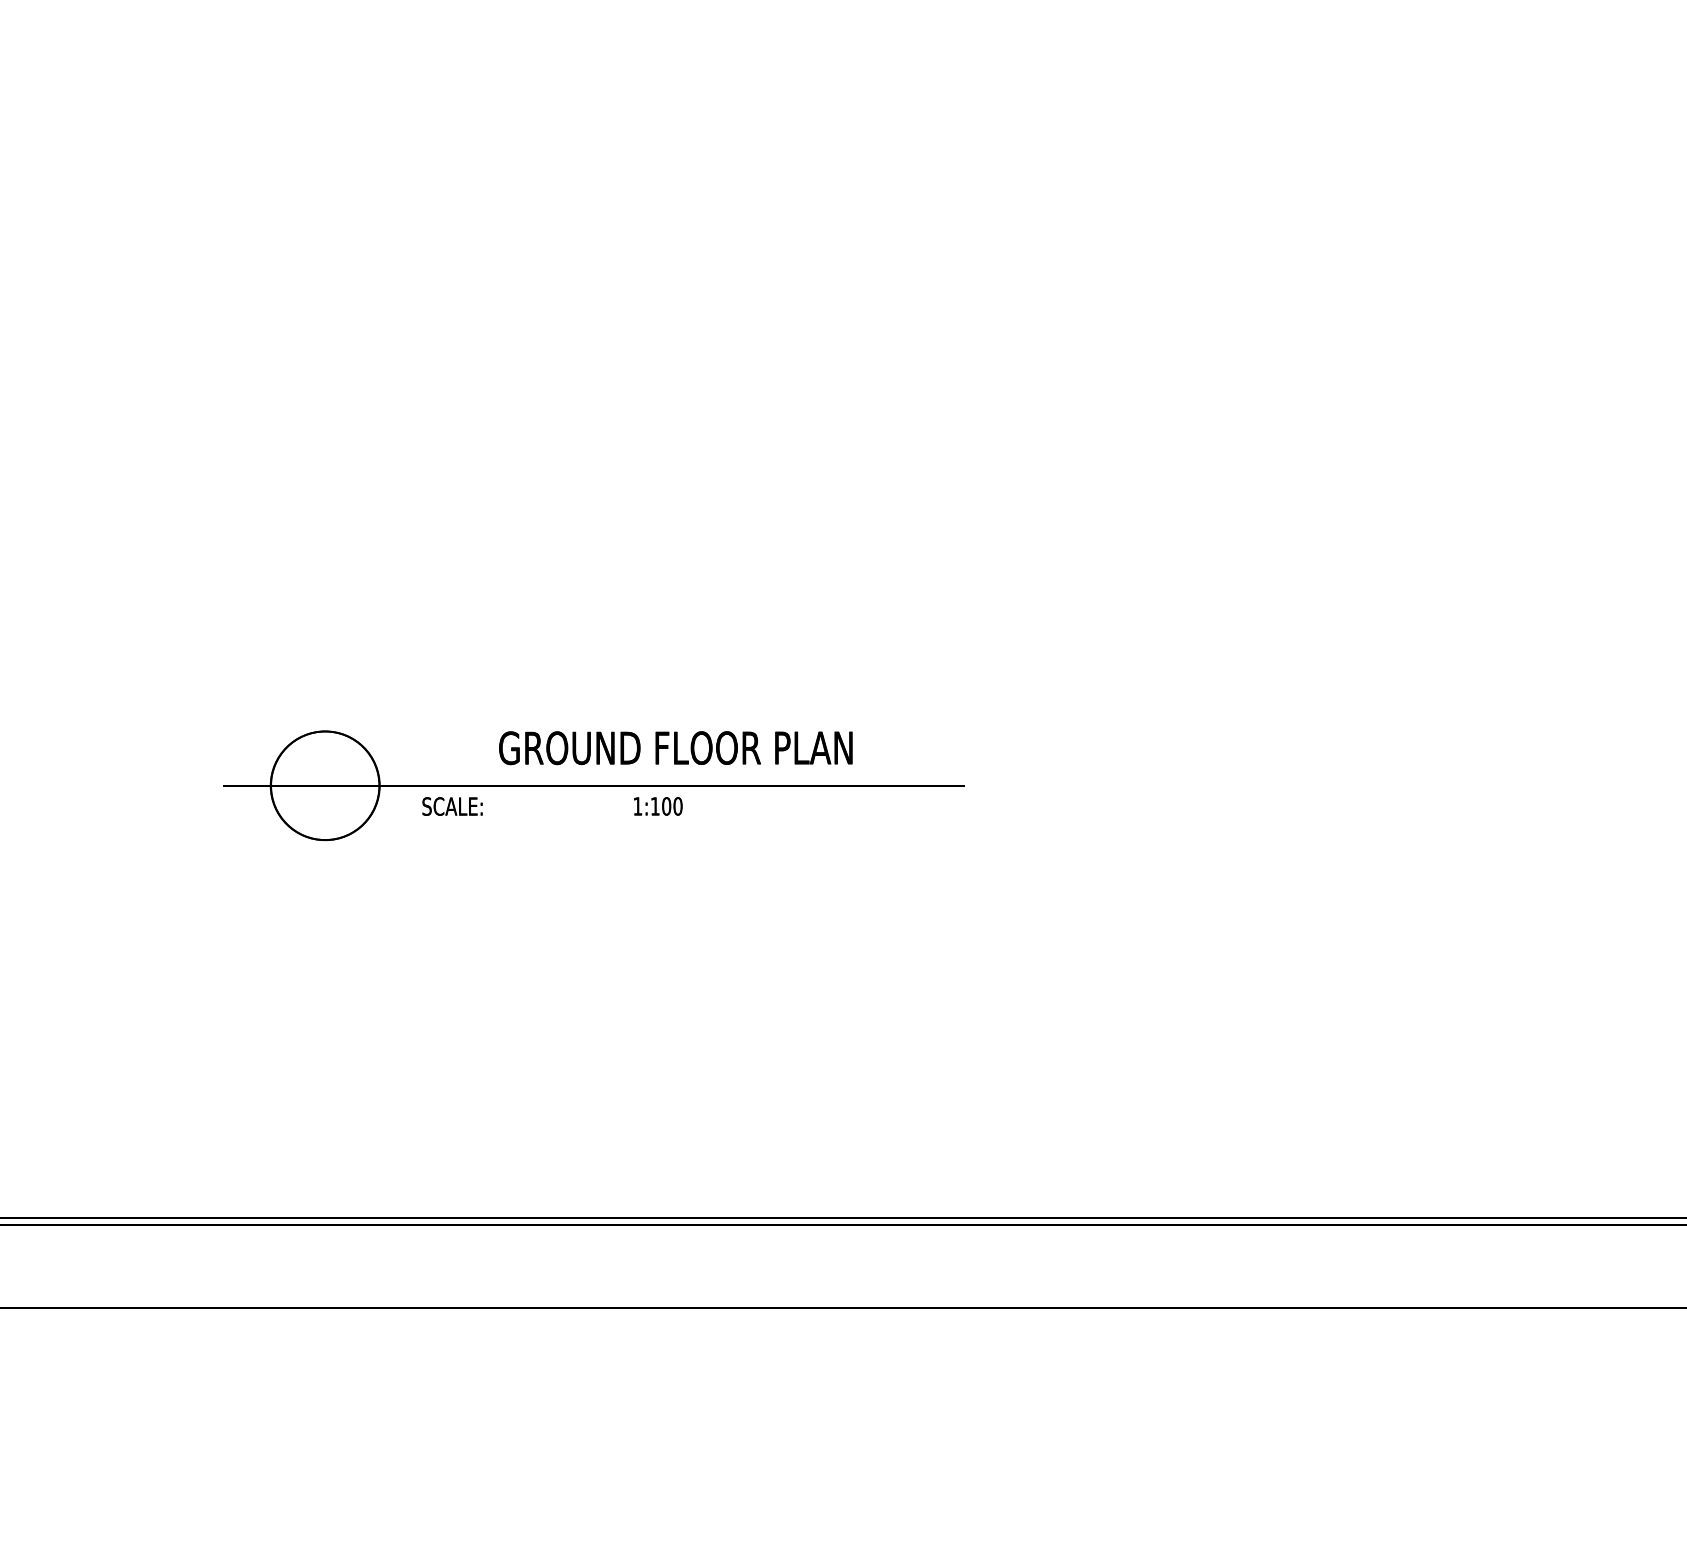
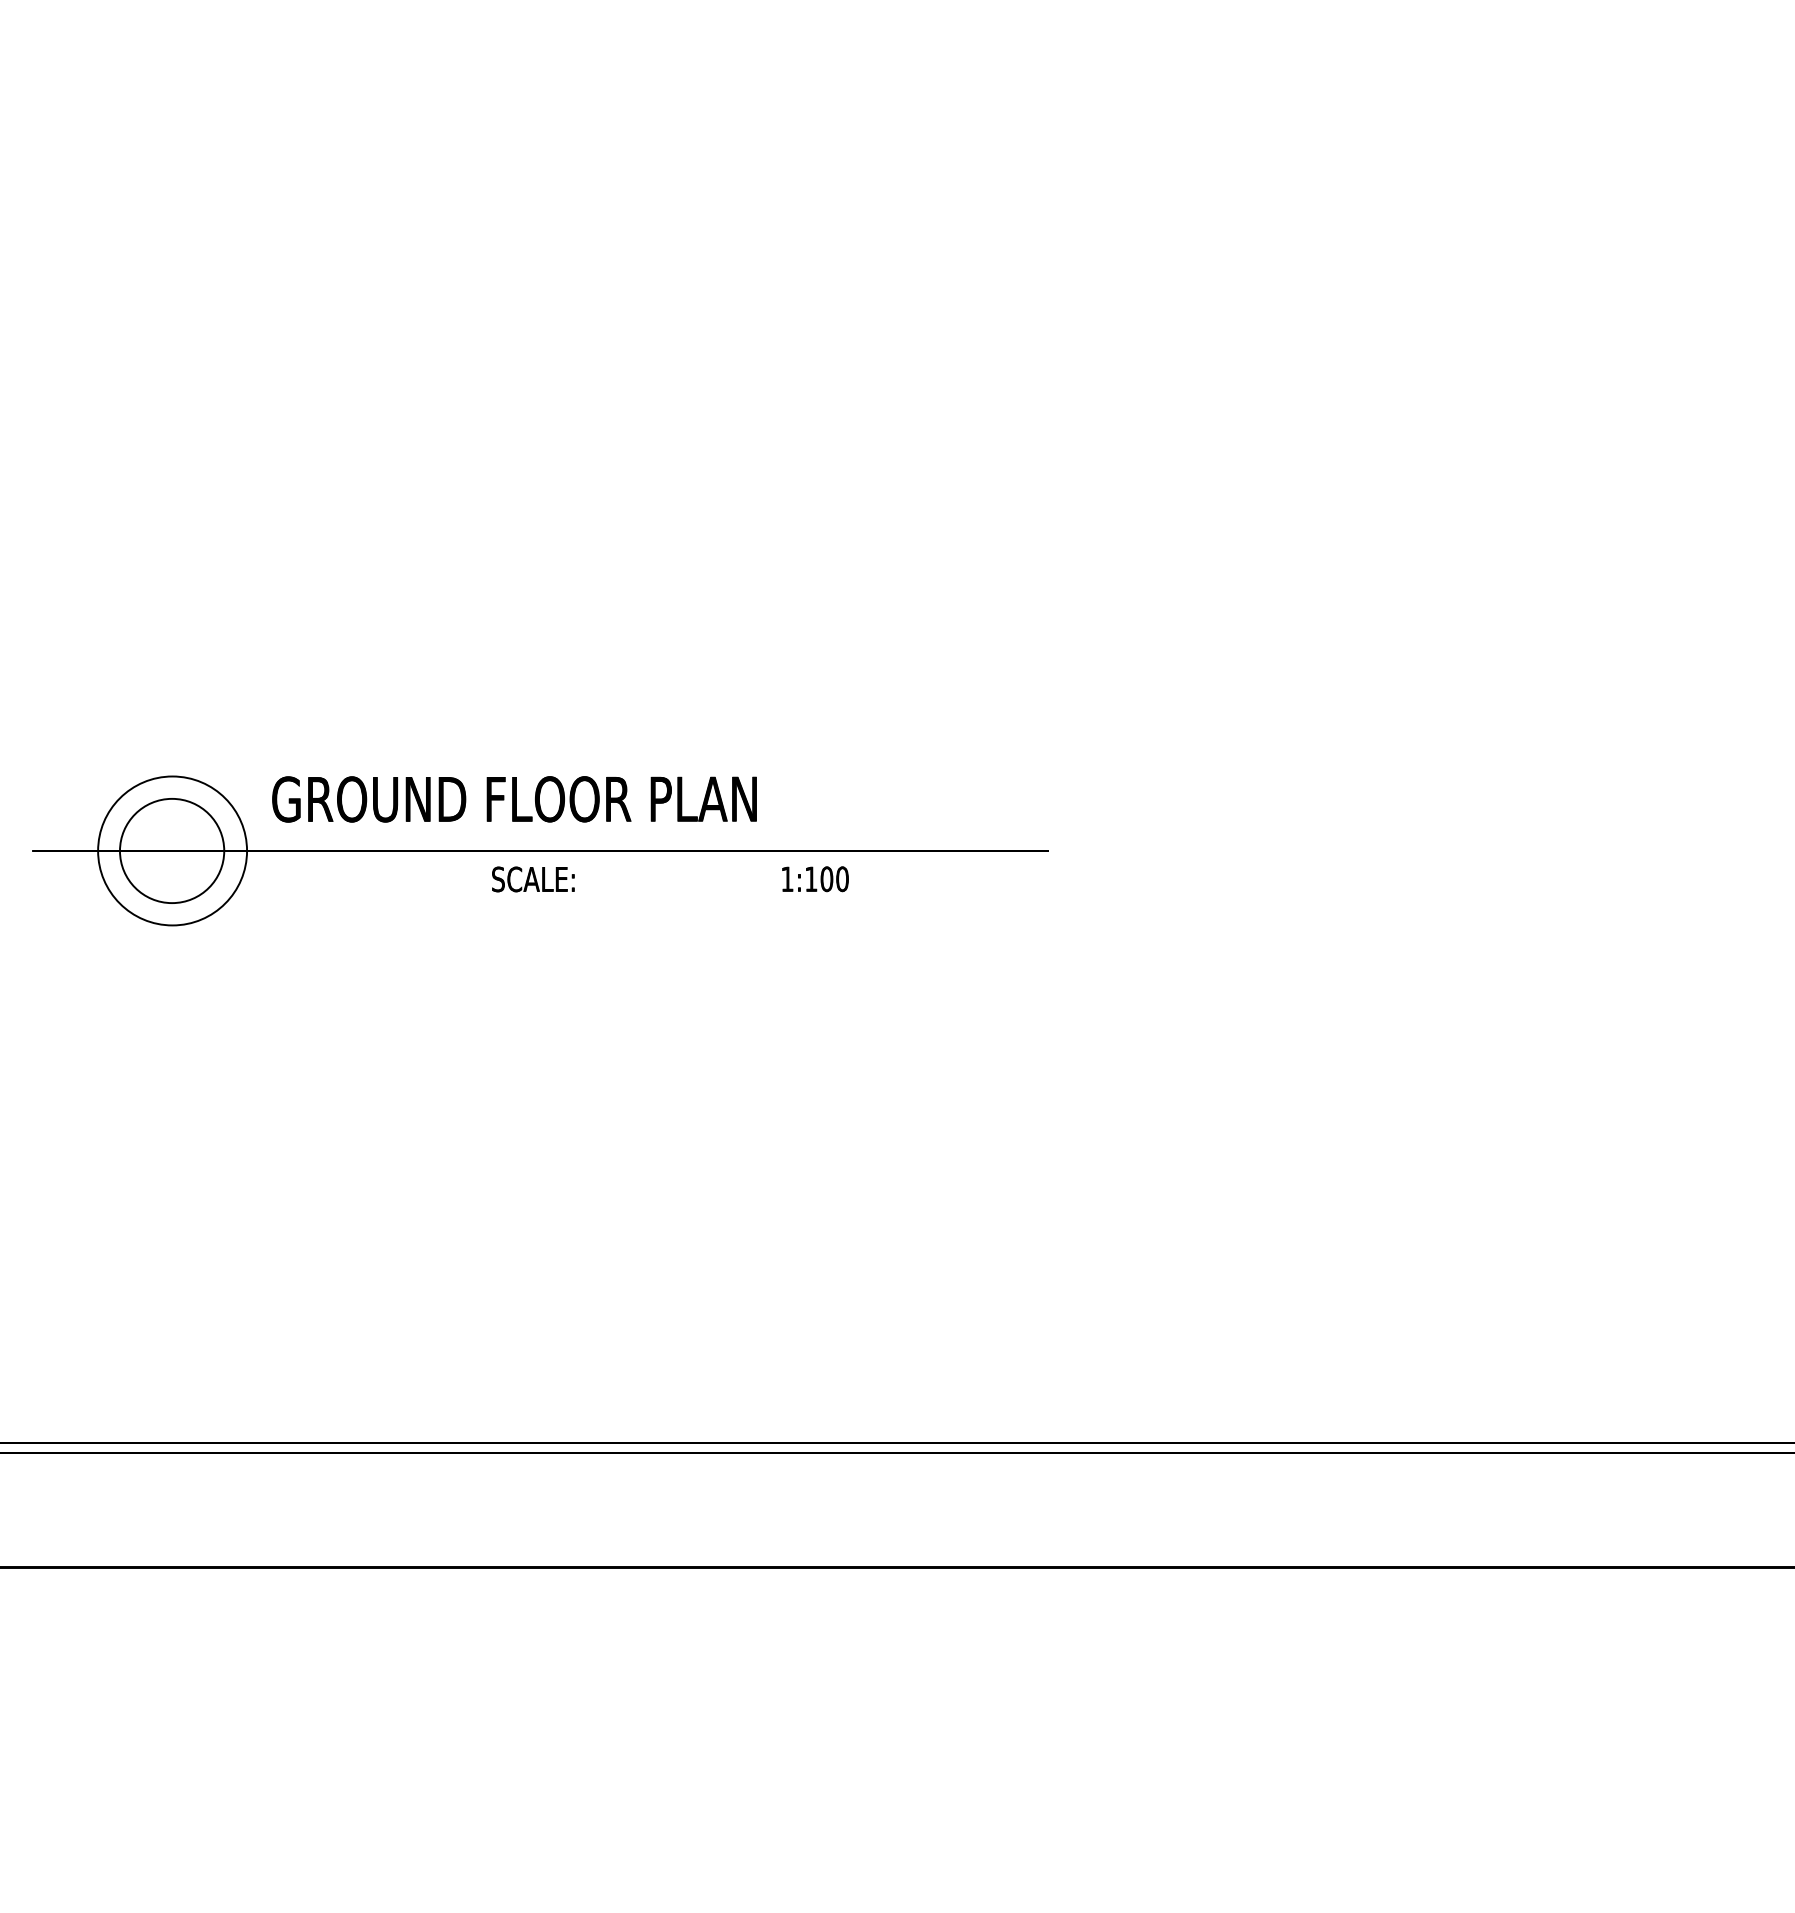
text: (675, 748) -> (514, 799), moved
circle: (324, 785) -> (171, 850), size x0.7
text: (552, 806) -> (670, 879), moved

